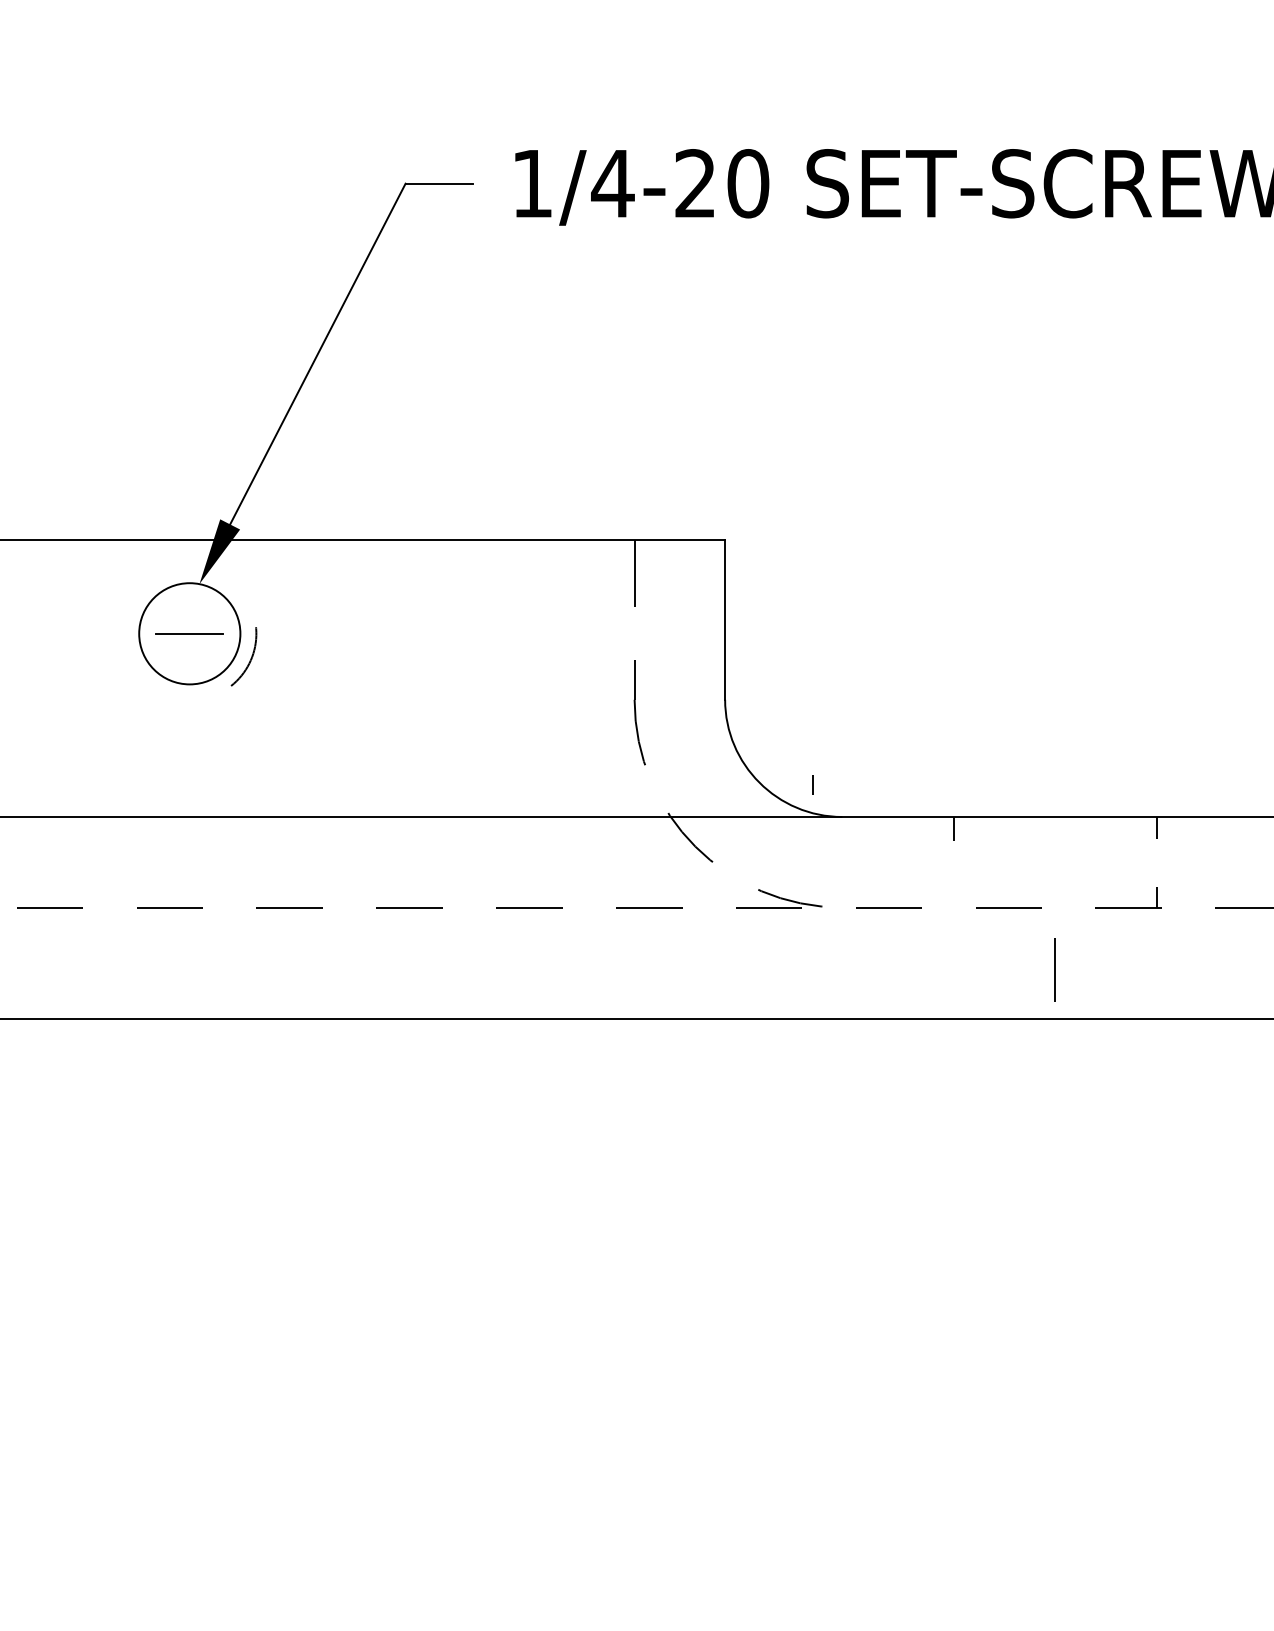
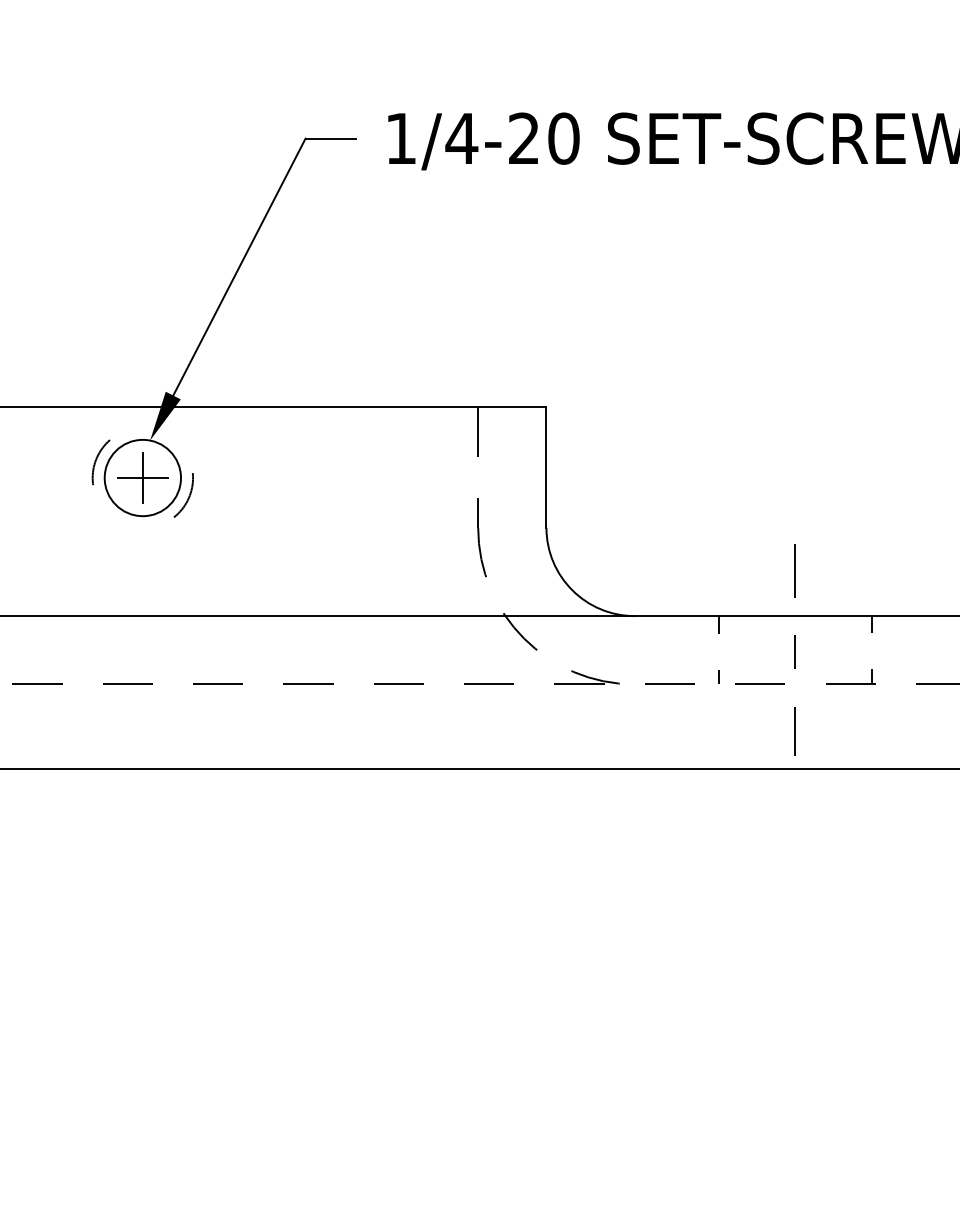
arc: (128, 611) -> (96, 461), added
line: (189, 633) -> (142, 477), added
line: (1055, 757) -> (795, 571), added
line: (812, 784) -> (718, 676), moved
line: (1055, 863) -> (795, 651), added

